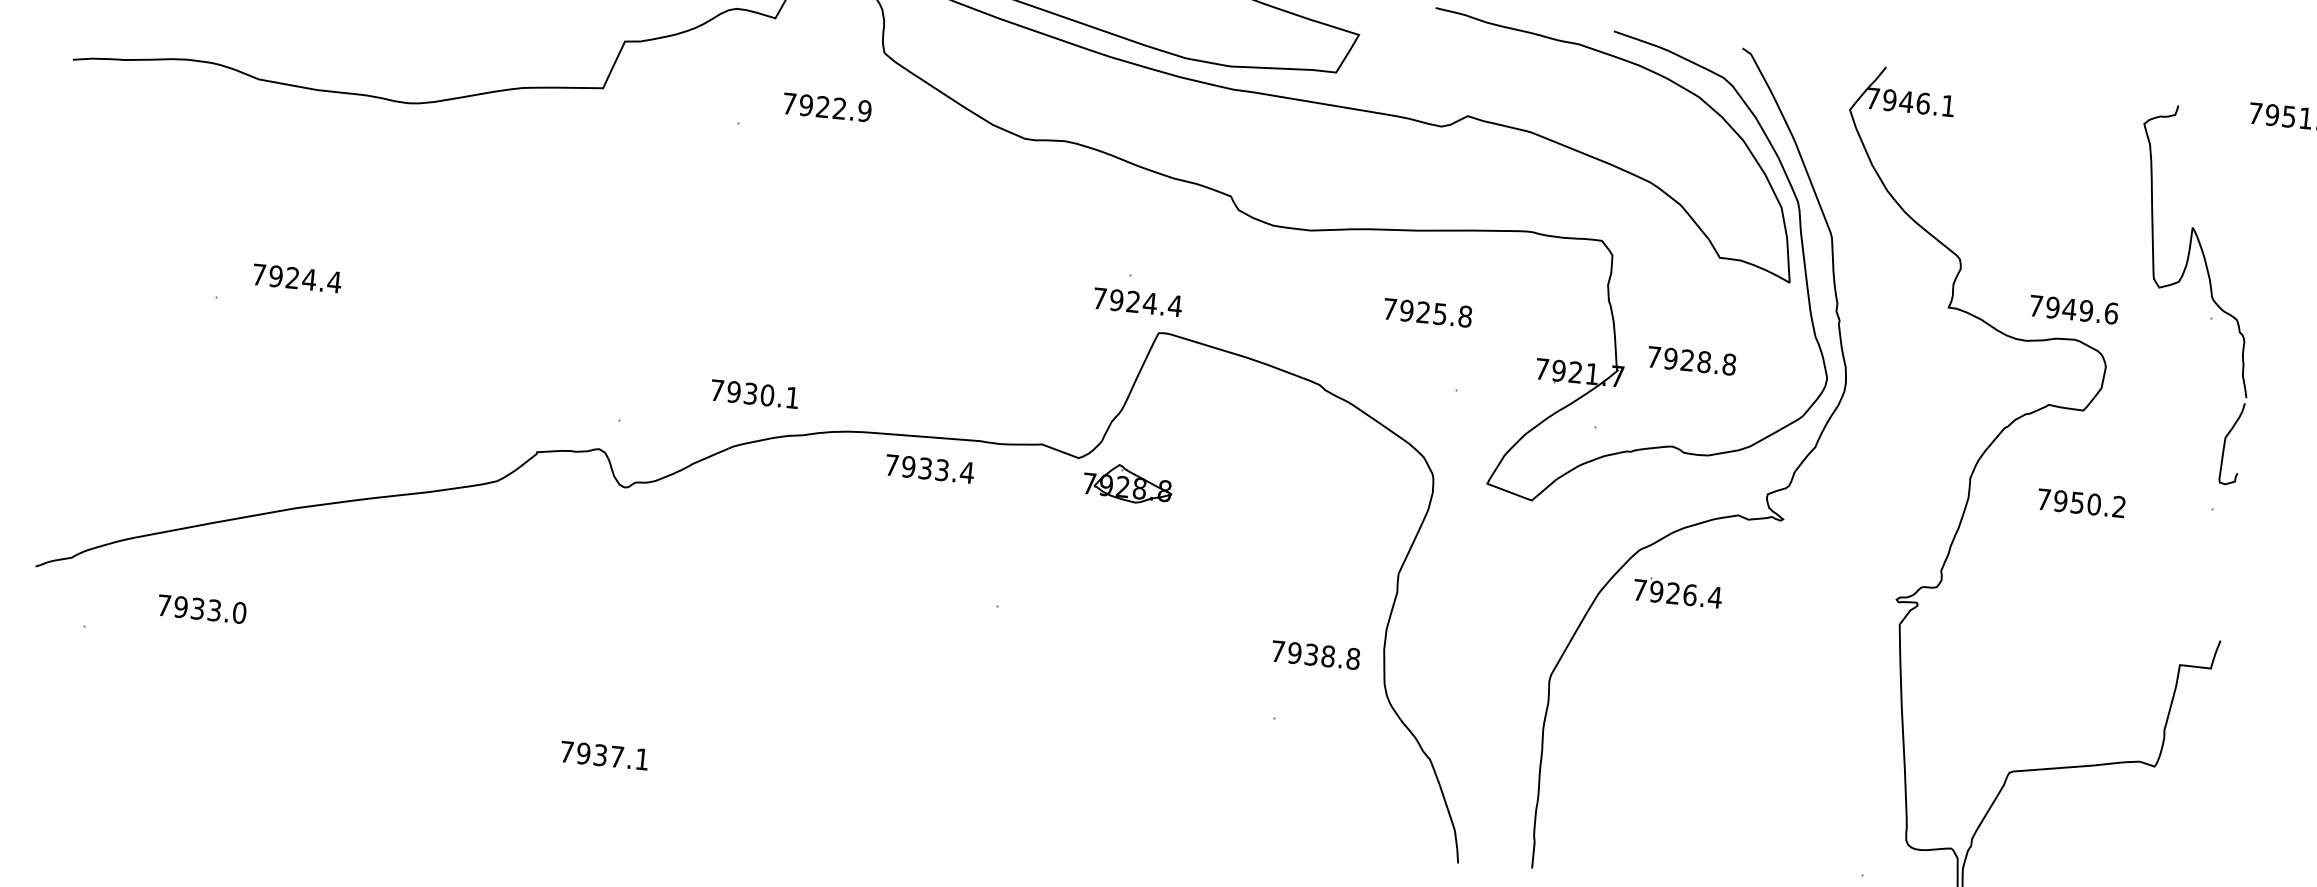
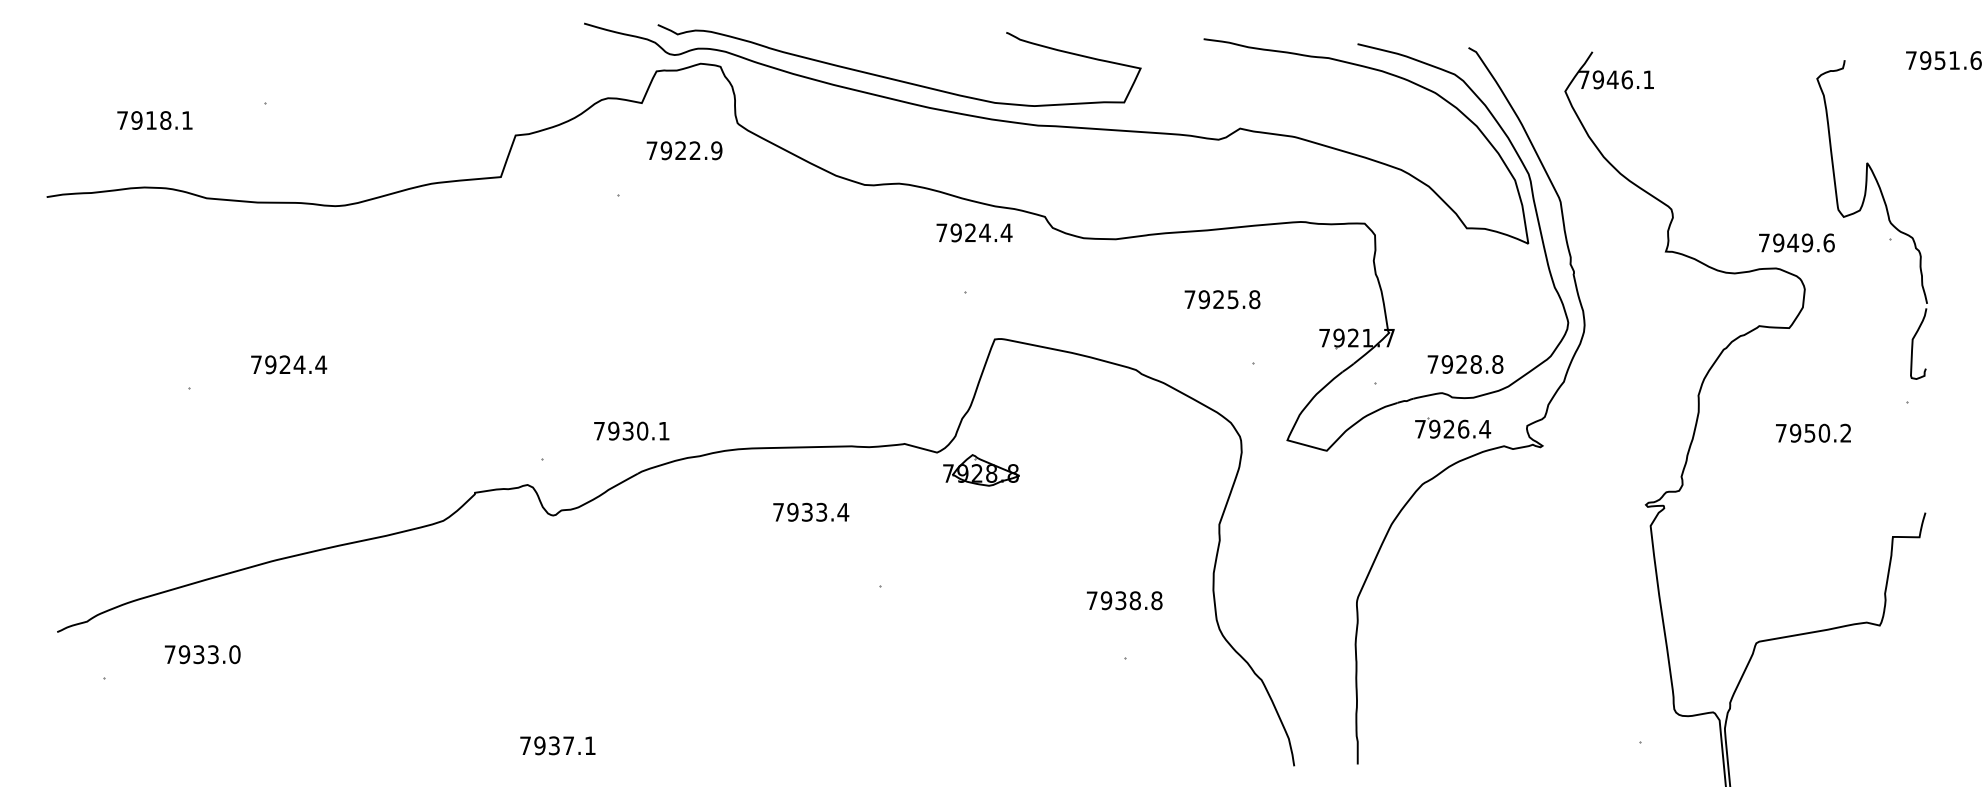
text: (827, 107) -> (684, 150), moved
text: (297, 278) -> (289, 364), moved
text: (1137, 301) -> (974, 232), moved
text: (2073, 309) -> (1796, 242), moved
text: (1691, 360) -> (1465, 364), moved
text: (754, 393) -> (631, 430), moved
text: (930, 468) -> (811, 511), moved
text: (2081, 502) -> (1813, 432), moved
part: (1678, 591) -> (1453, 427), moved
text: (1315, 654) -> (1124, 600), moved

